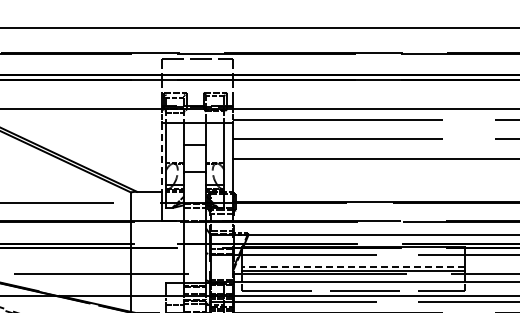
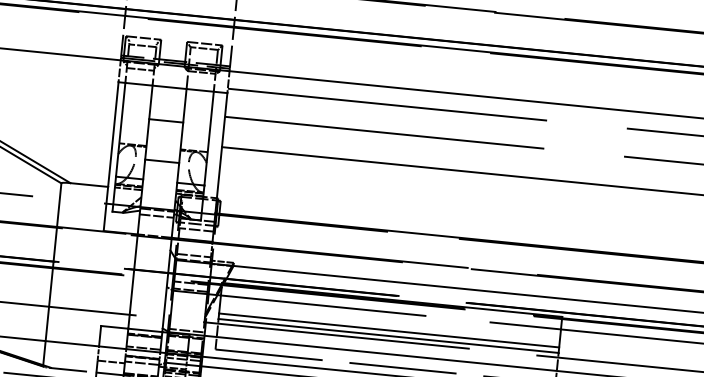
line: (161, 158) -> (112, 136), dashed -> solid
line: (353, 266) -> (388, 329), dashed -> solid

